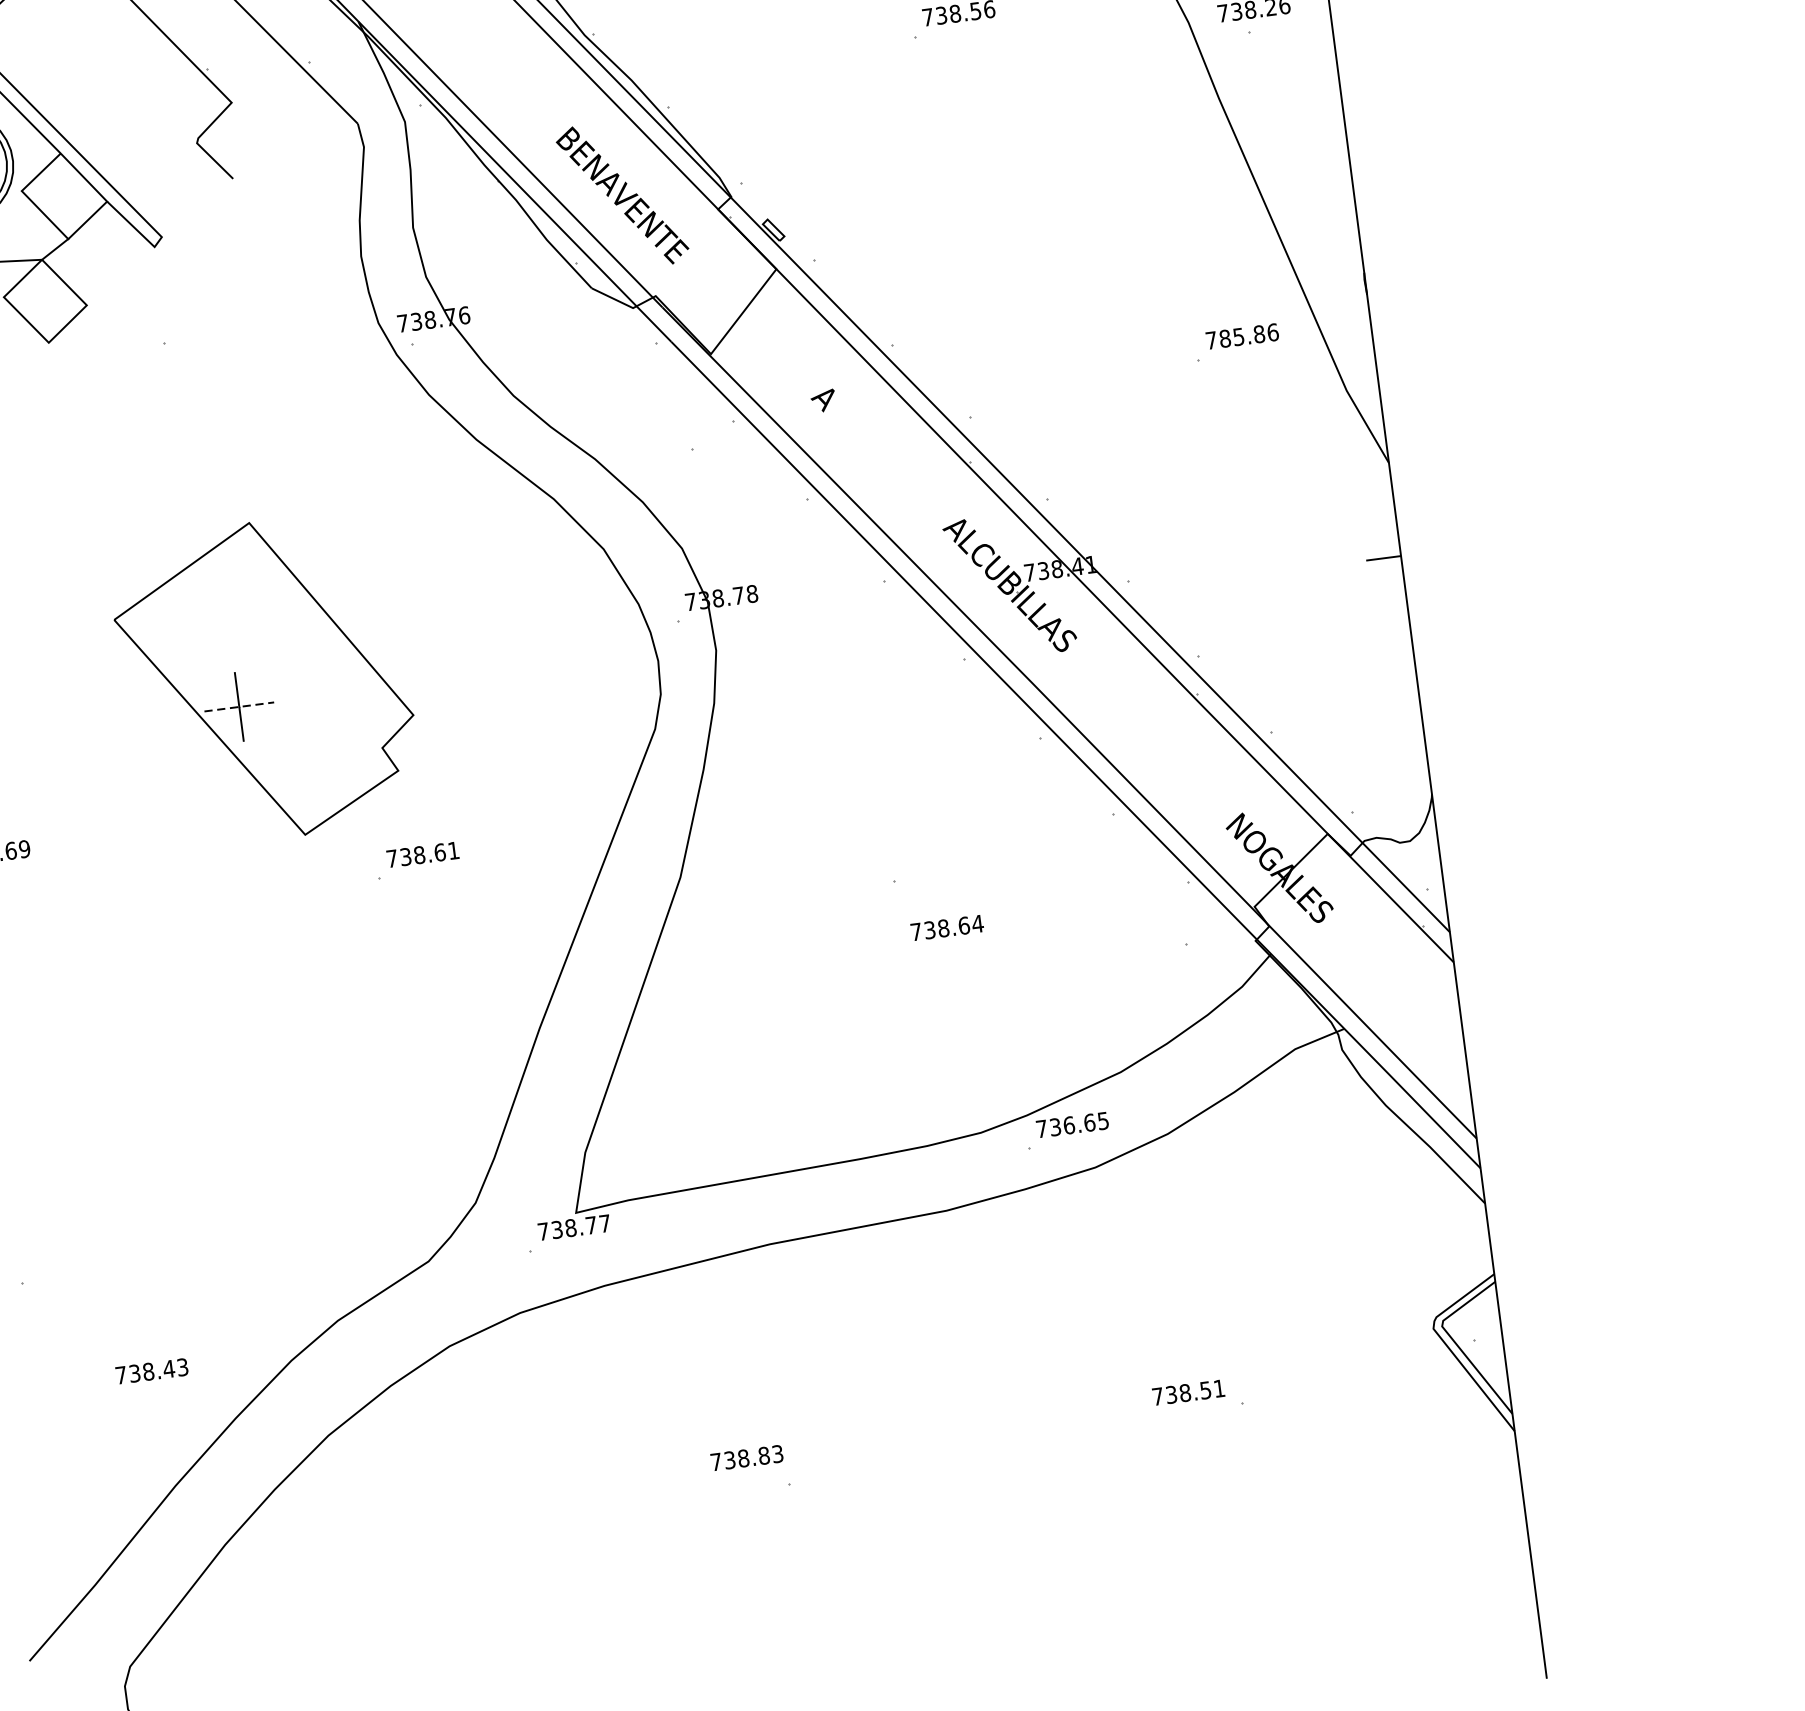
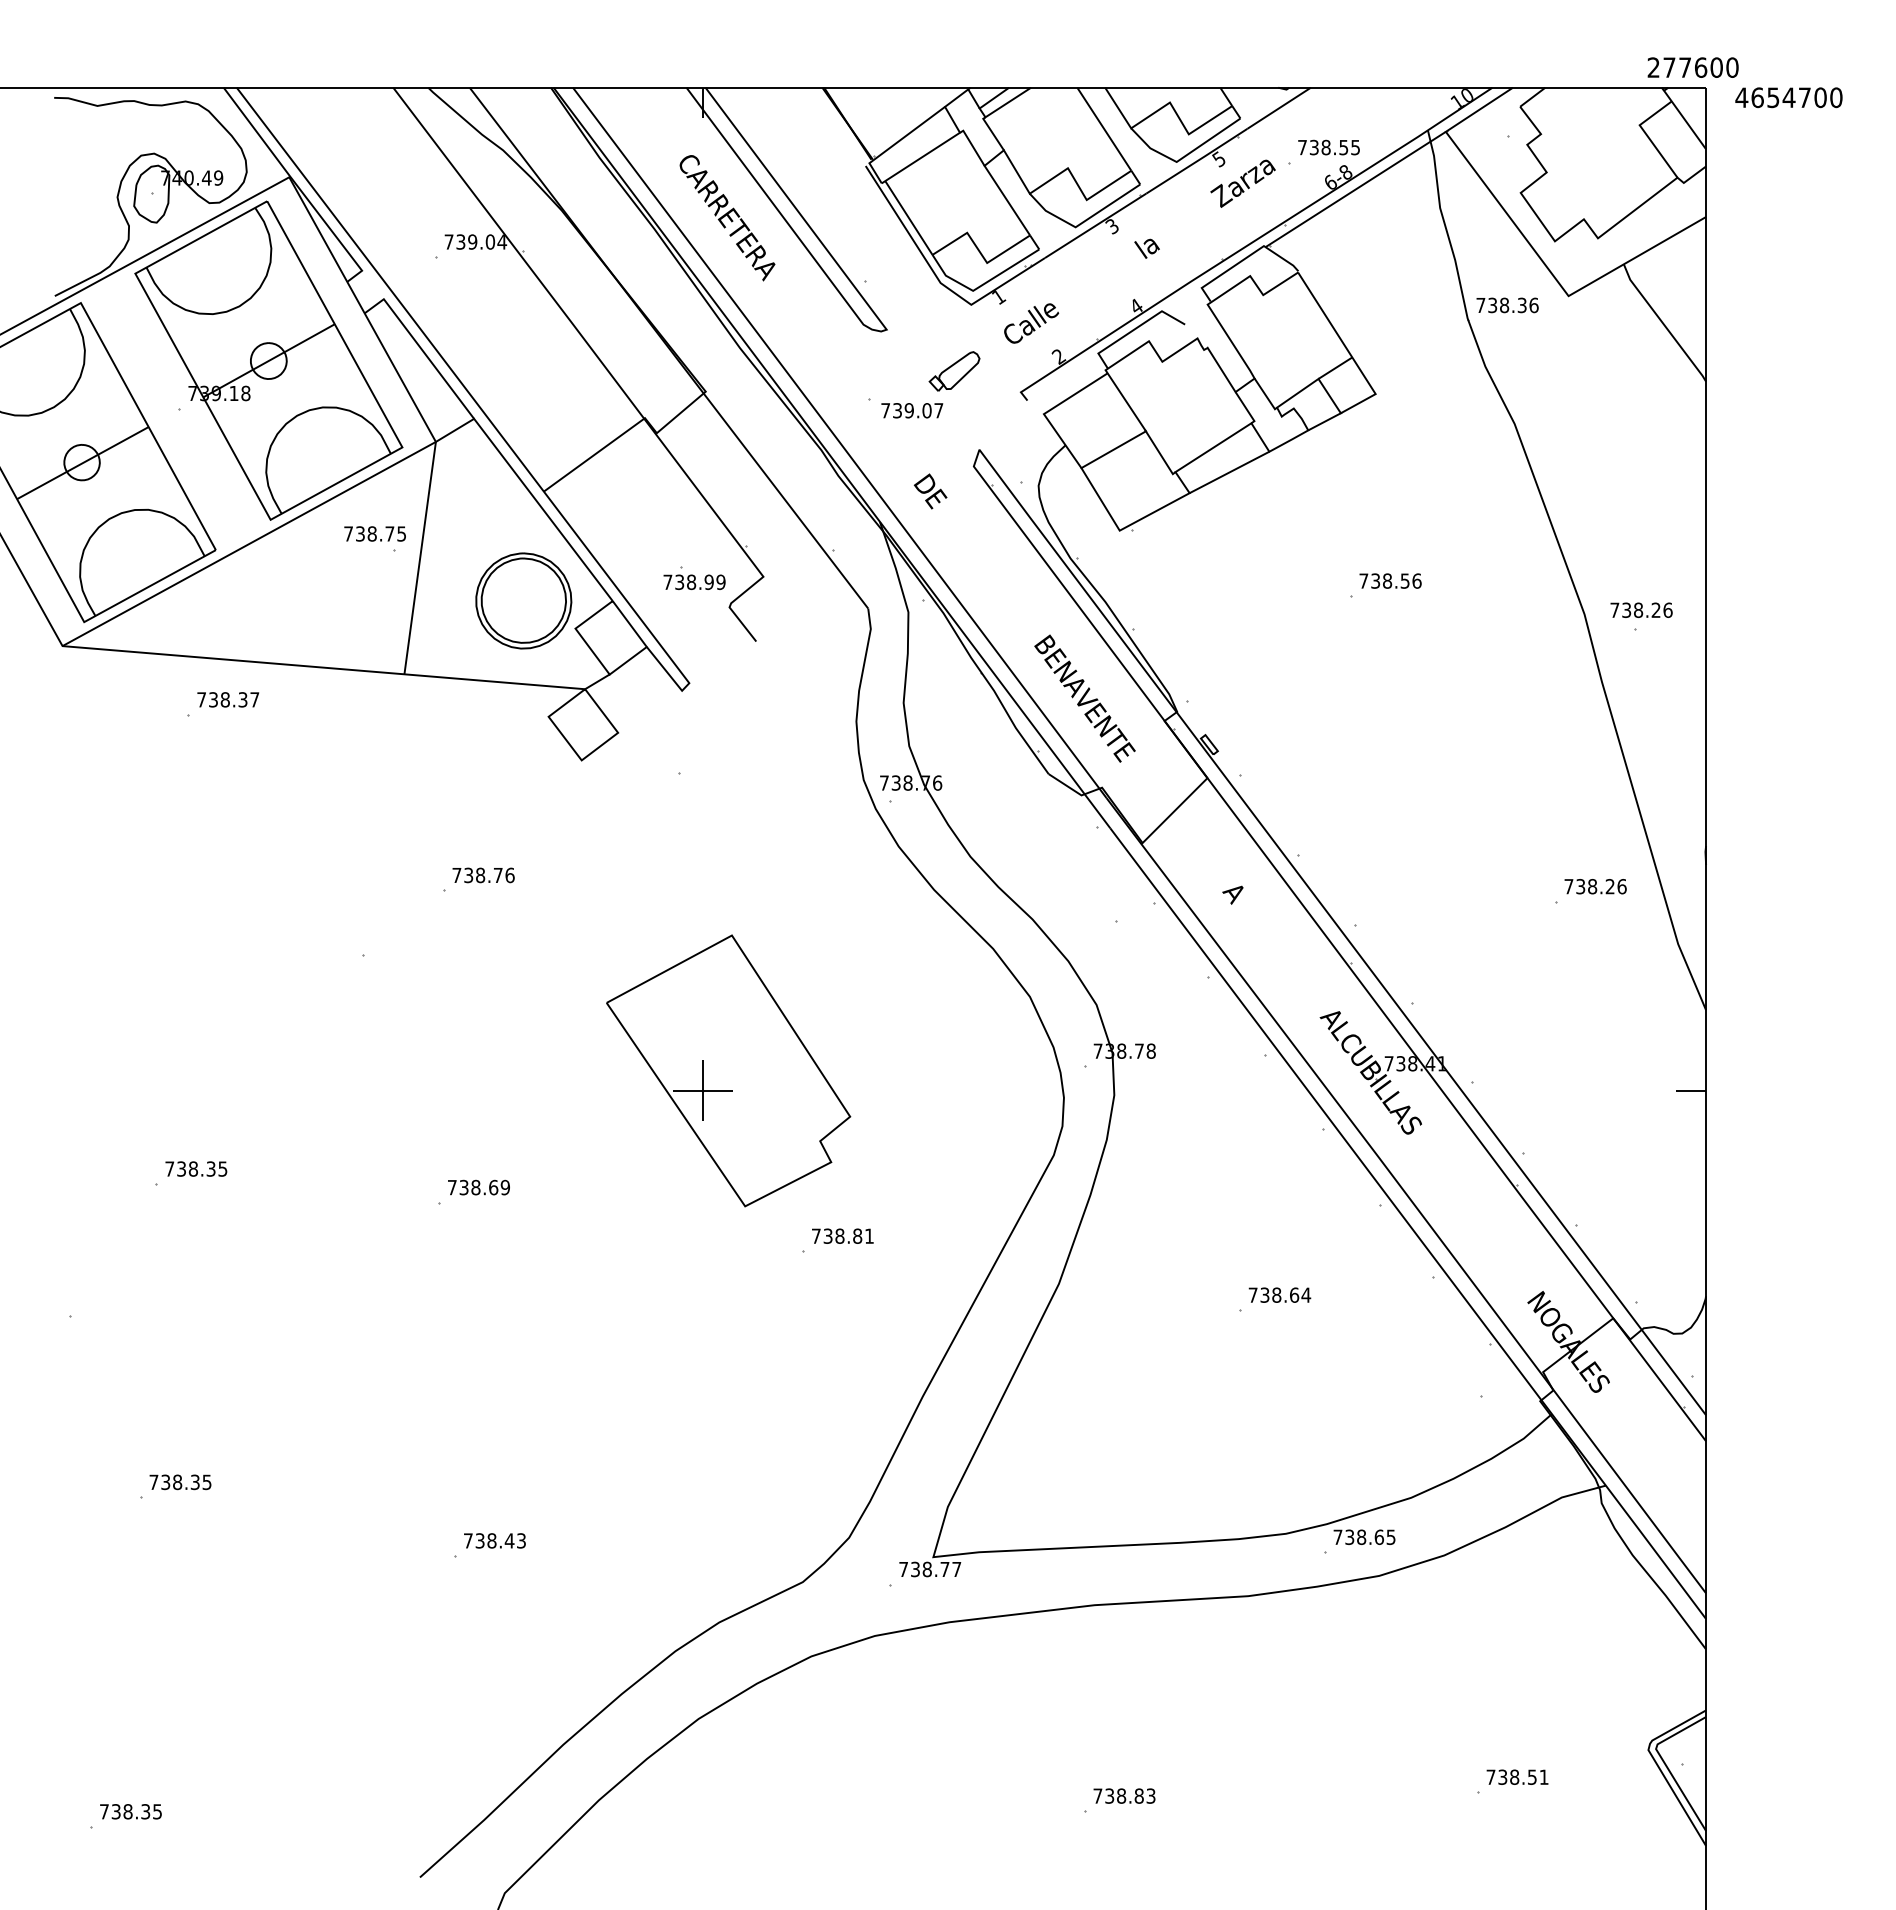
part: (151, 113) -> (694, 577), added
text: (1242, 336) -> (1595, 886), 785.86 -> 738.26
line: (239, 706) -> (703, 1090), dashed -> solid
text: (439, 851) -> (857, 1235), 738.61 -> 738.81
text: (946, 927) -> (1279, 1294), moved
text: (1068, 1124) -> (1361, 1536), 736.65 -> 738.65
text: (151, 1370) -> (494, 1540), moved
text: (1188, 1391) -> (1517, 1776), moved
text: (746, 1457) -> (1124, 1795), moved

